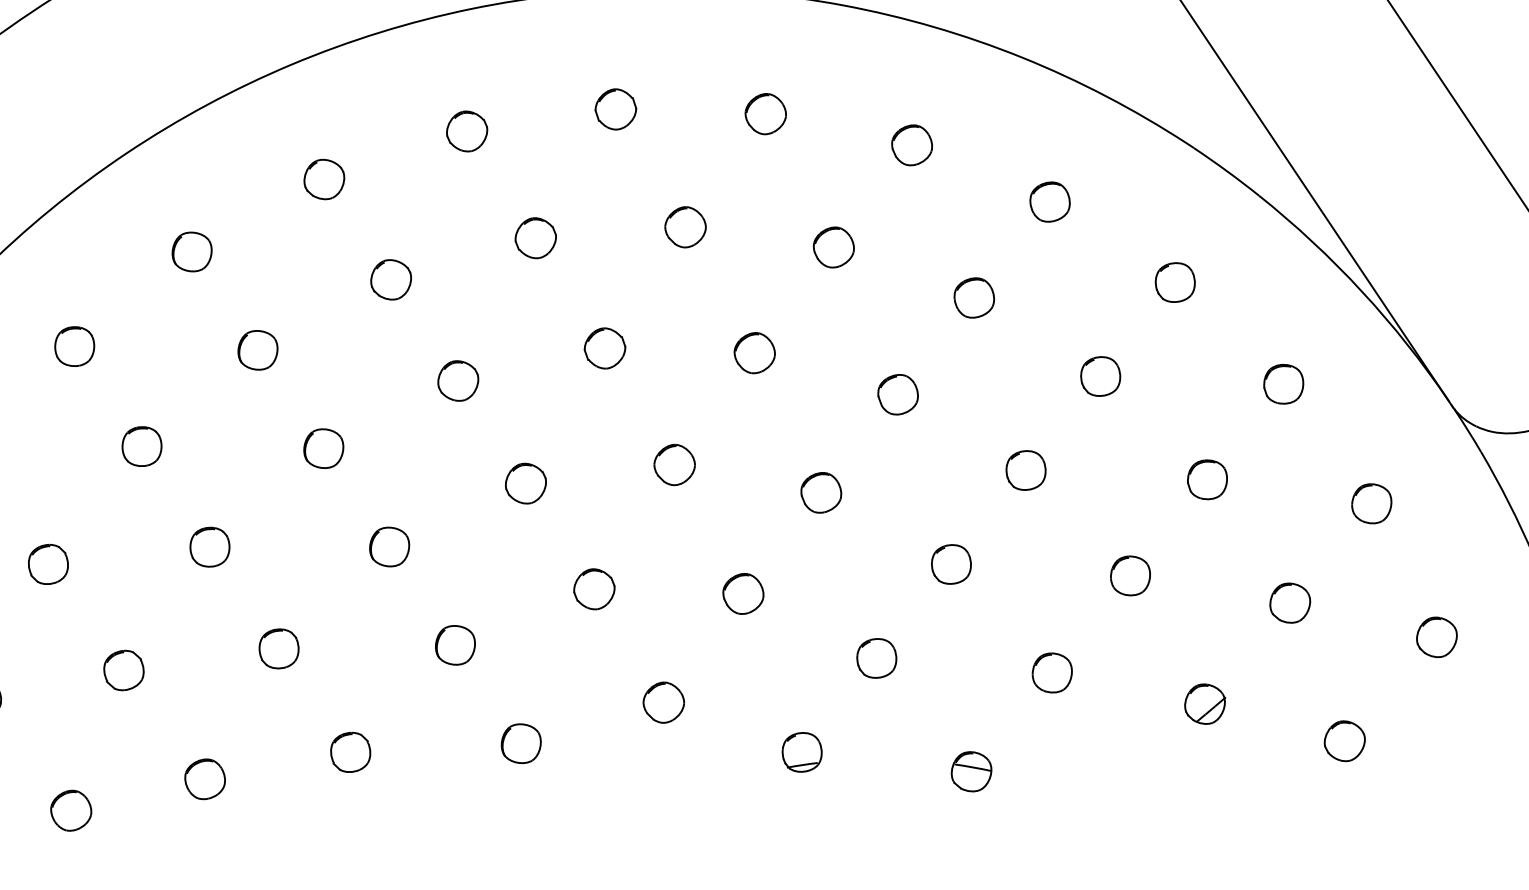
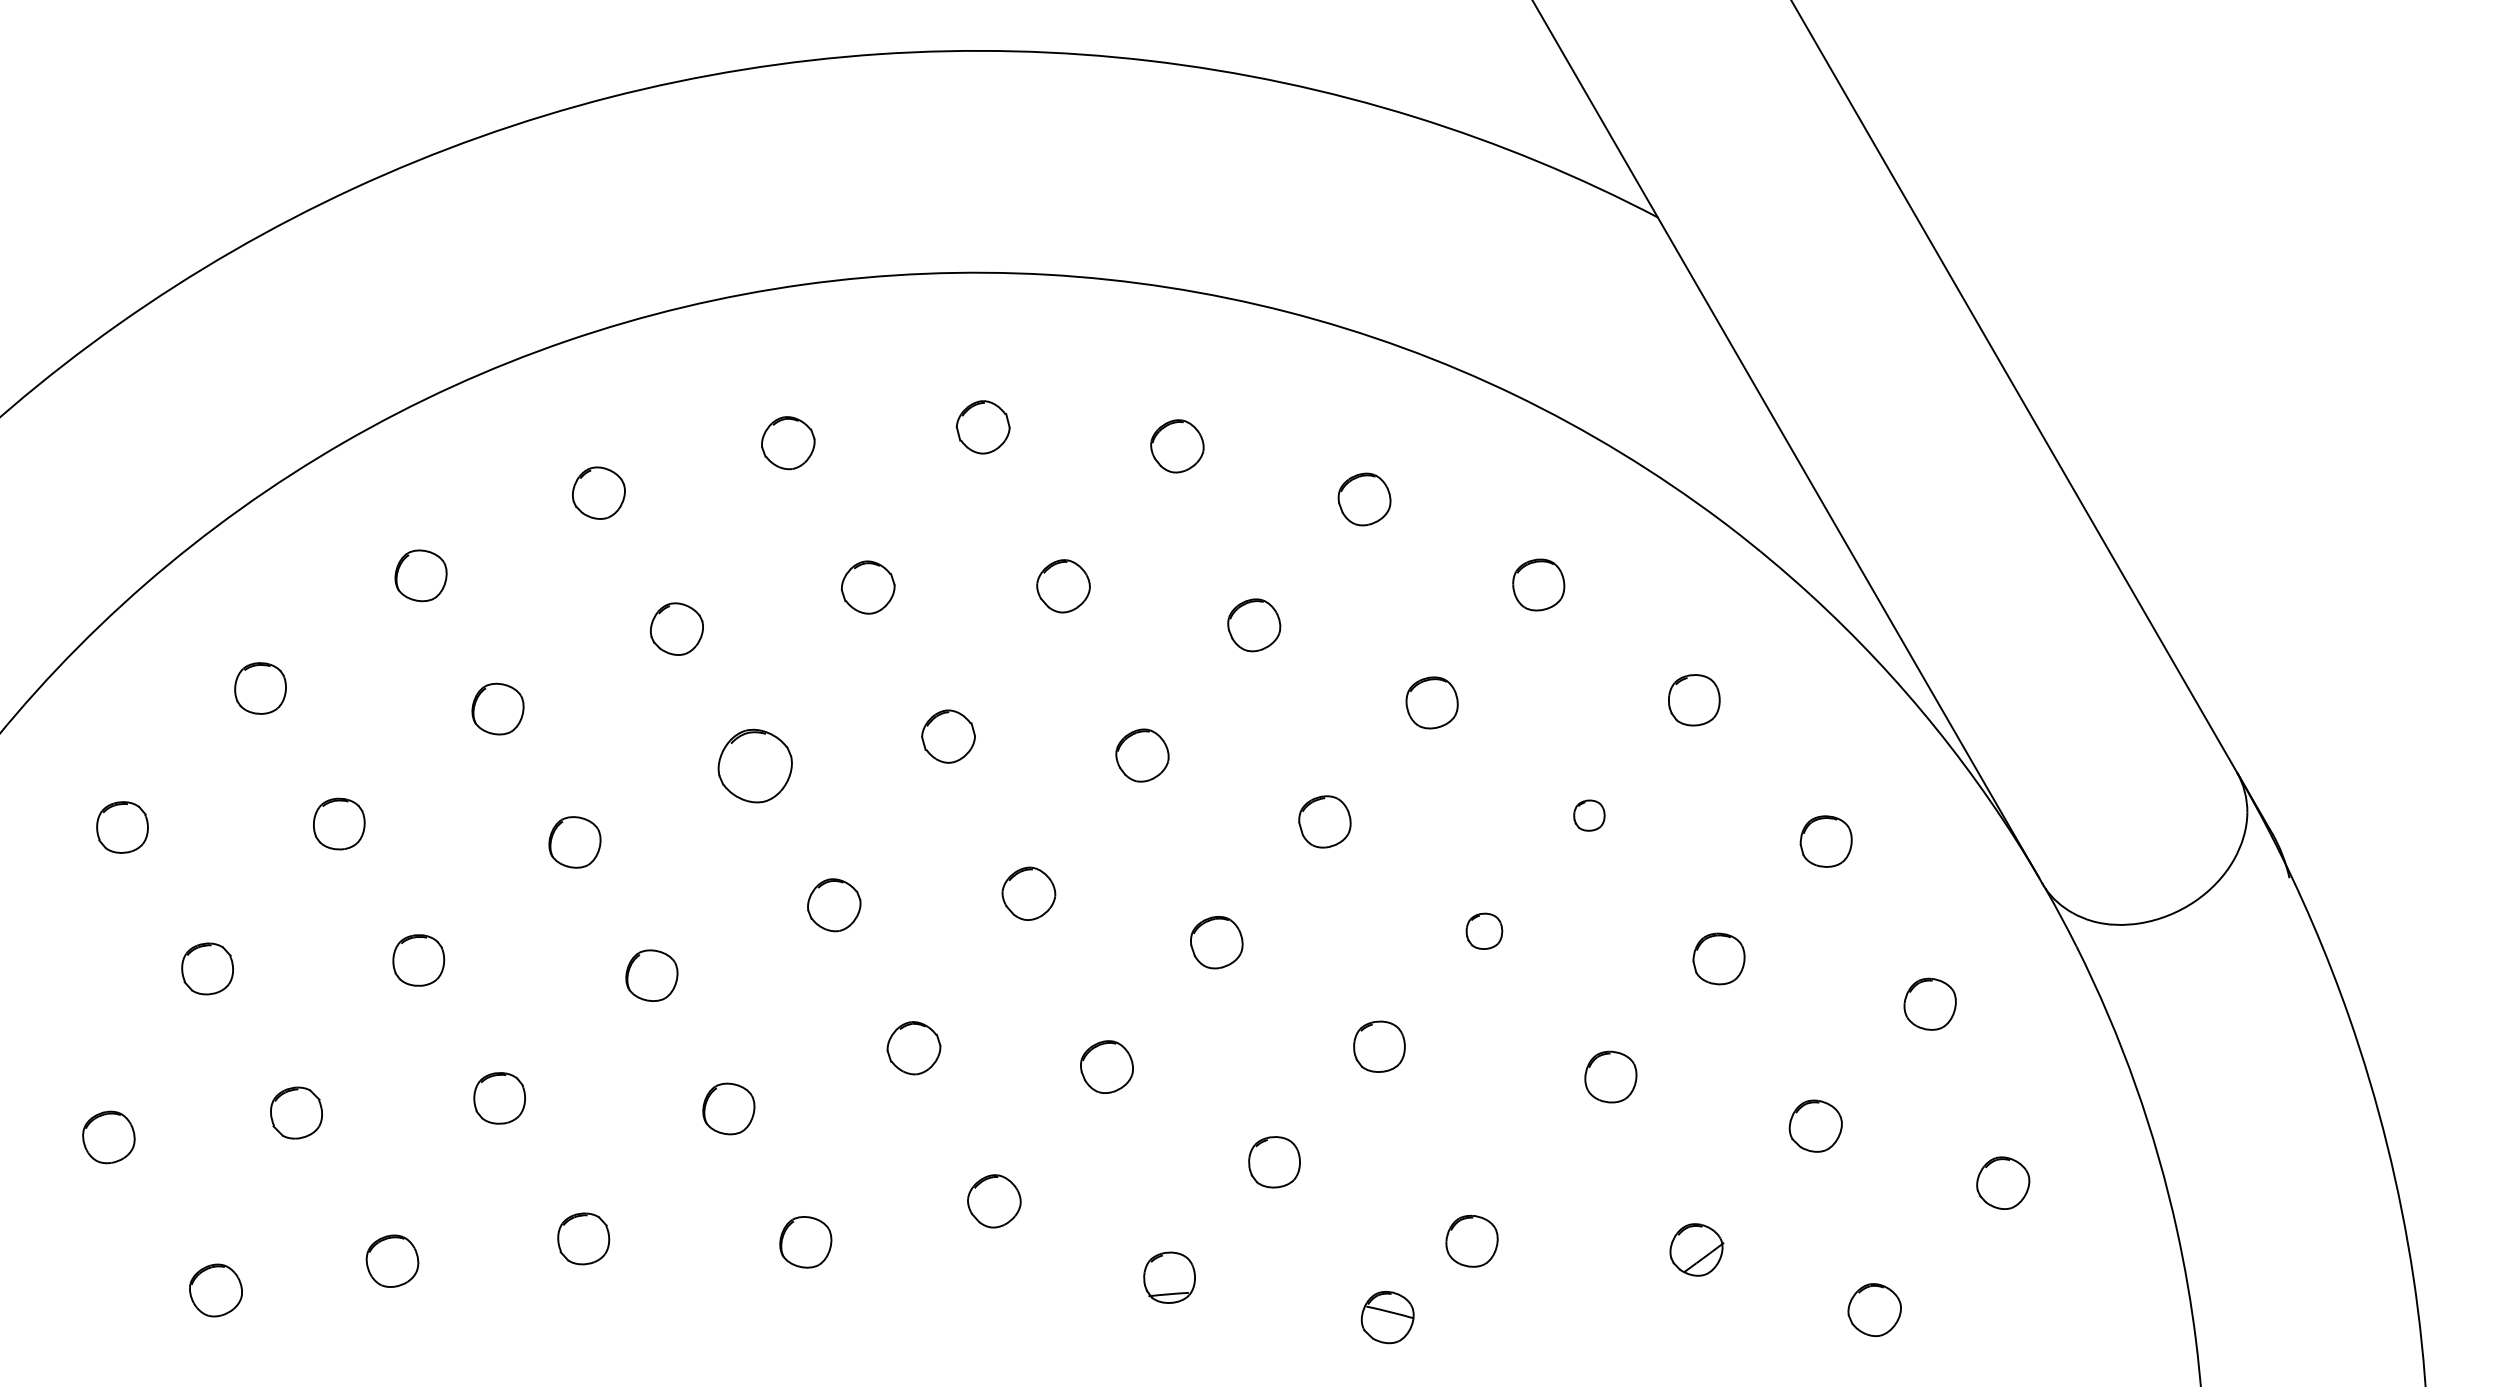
part: (1100, 376) -> (1589, 815), size x0.6
part: (458, 381) -> (755, 766), size x1.4
part: (1026, 470) -> (1484, 931), size x0.7
part: (1051, 672) -> (1471, 1240), moved

